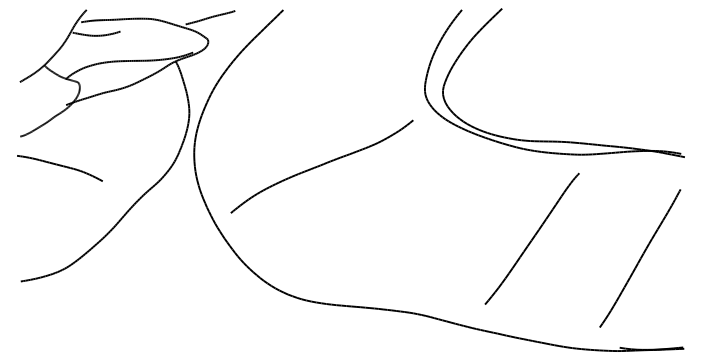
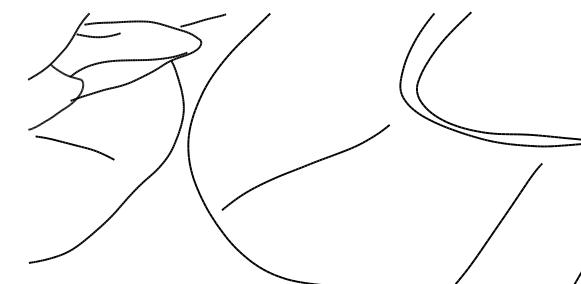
part: (321, 166) -> (305, 167), moved
part: (59, 168) -> (74, 148), moved

